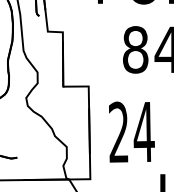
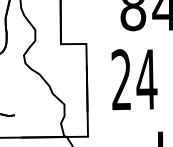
text: (131, 131) -> (134, 79), moved

